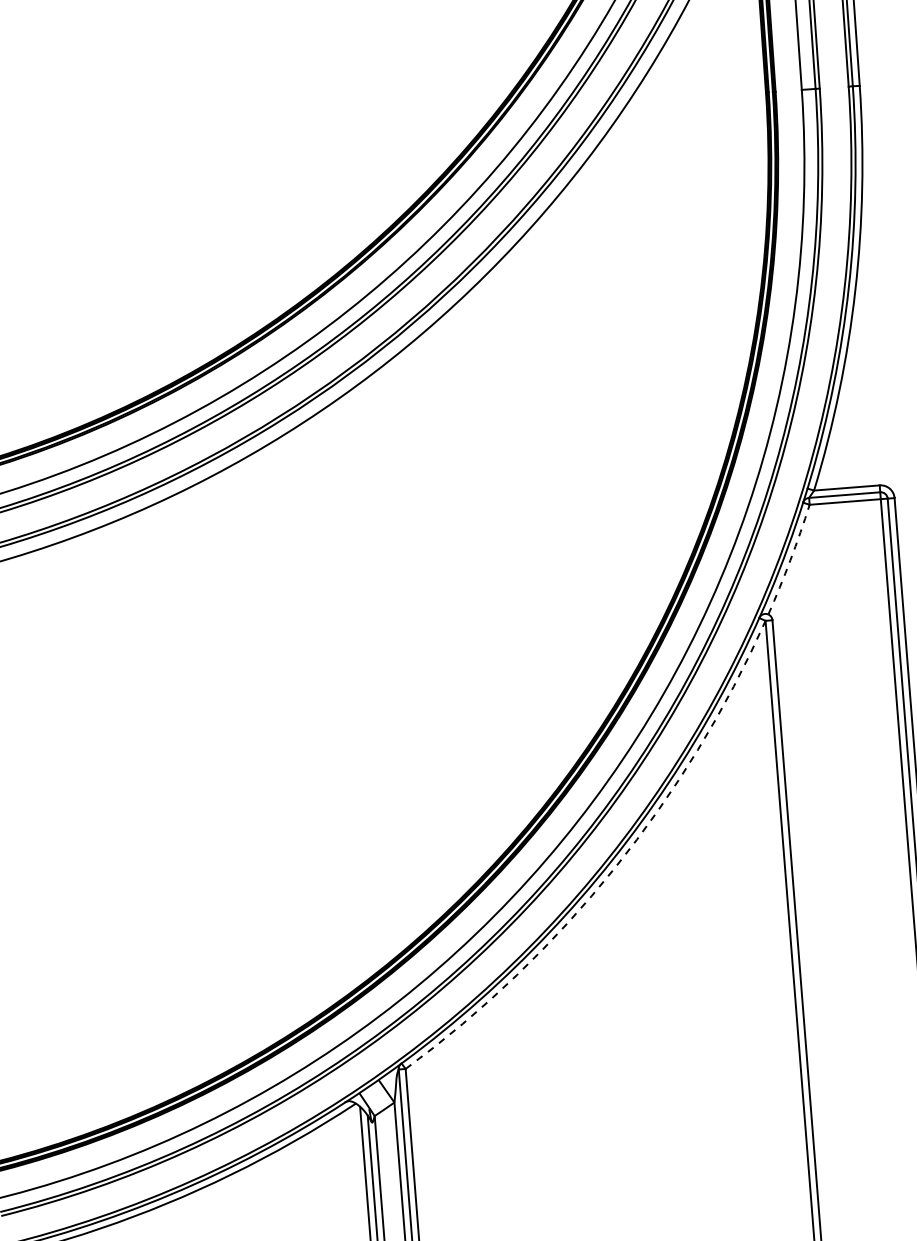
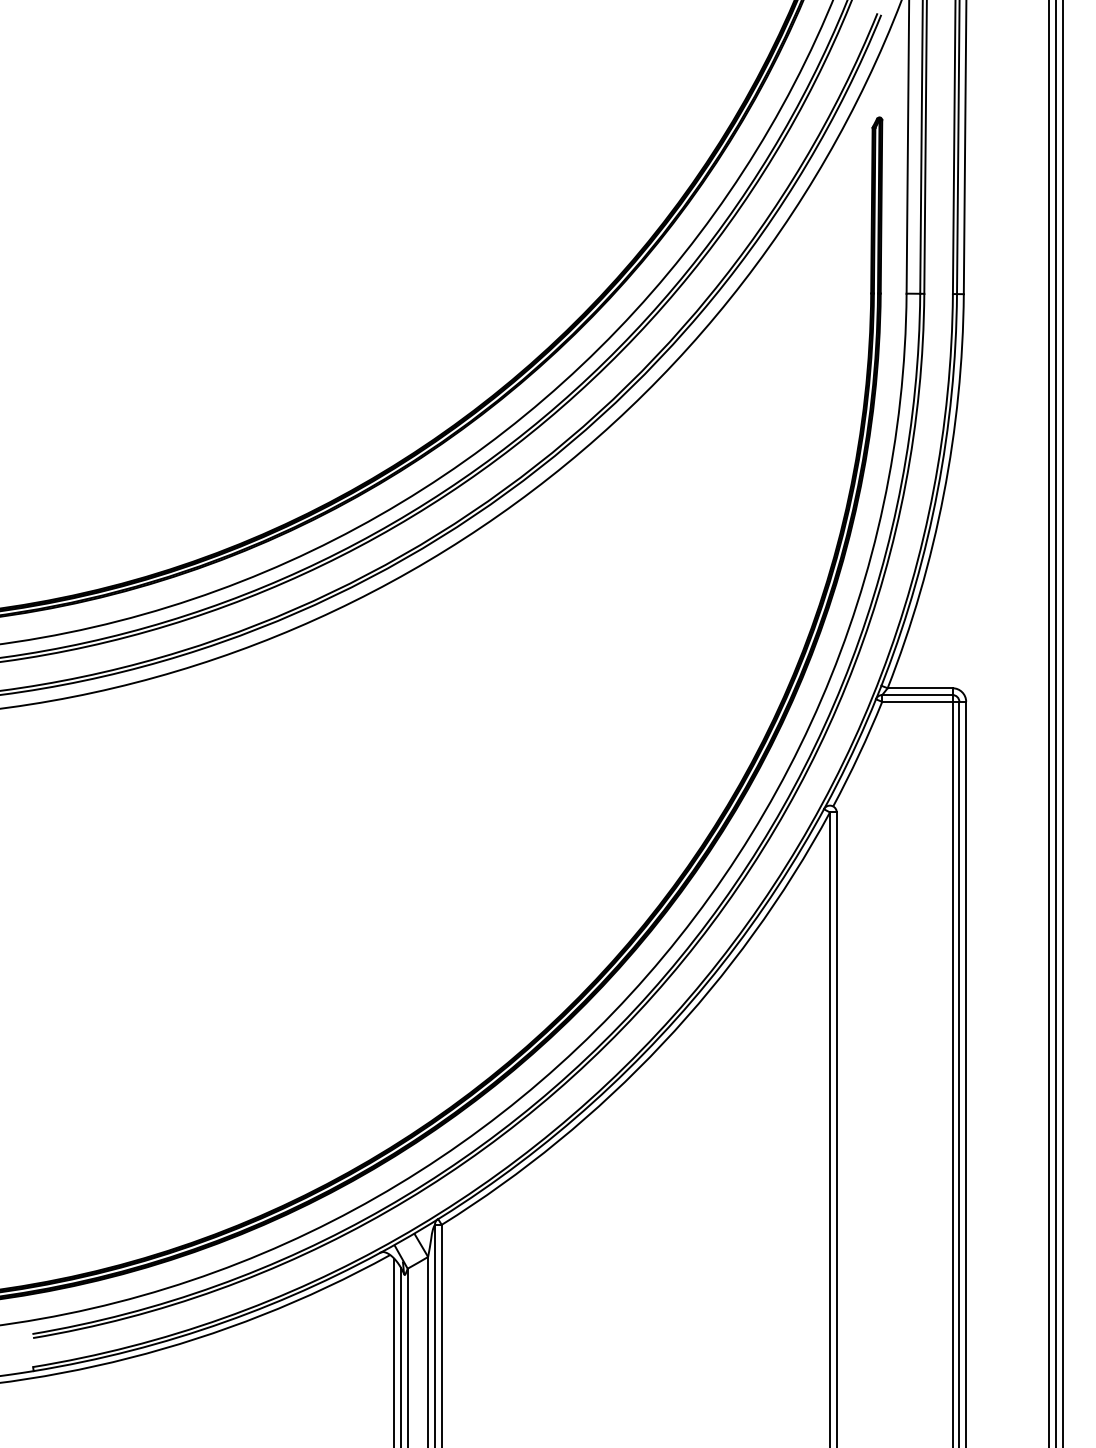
arc: (790, 559) -> (859, 754), dashed -> solid
arc: (614, 867) -> (662, 1043), dashed -> solid

